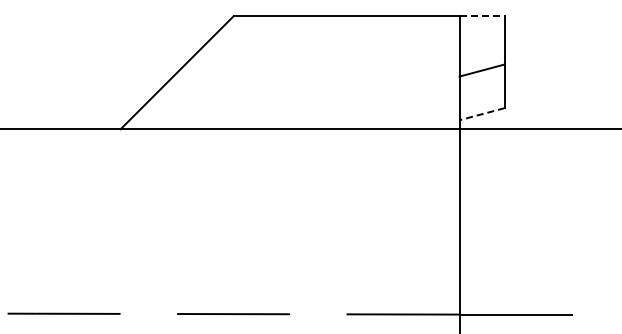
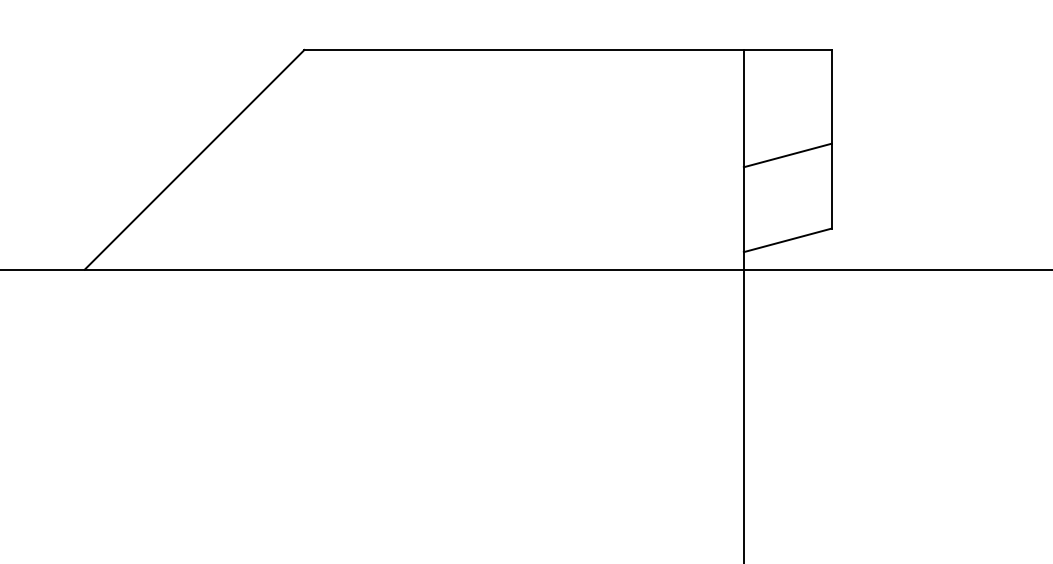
line: (482, 16) -> (788, 50), dashed -> solid
line: (481, 114) -> (786, 240), dashed -> solid

